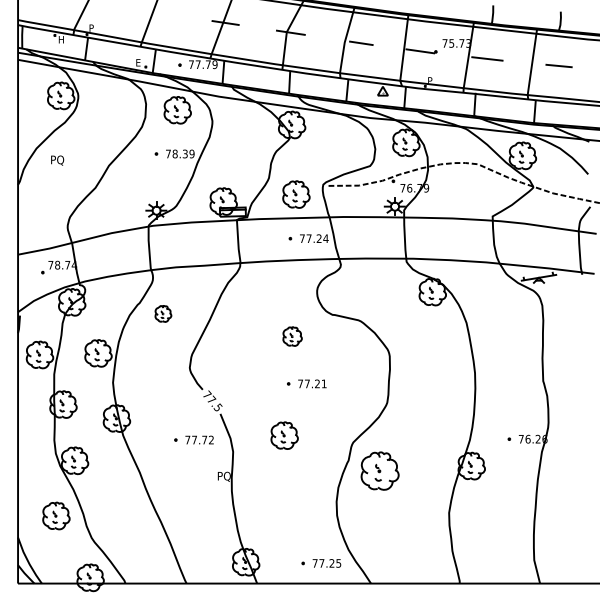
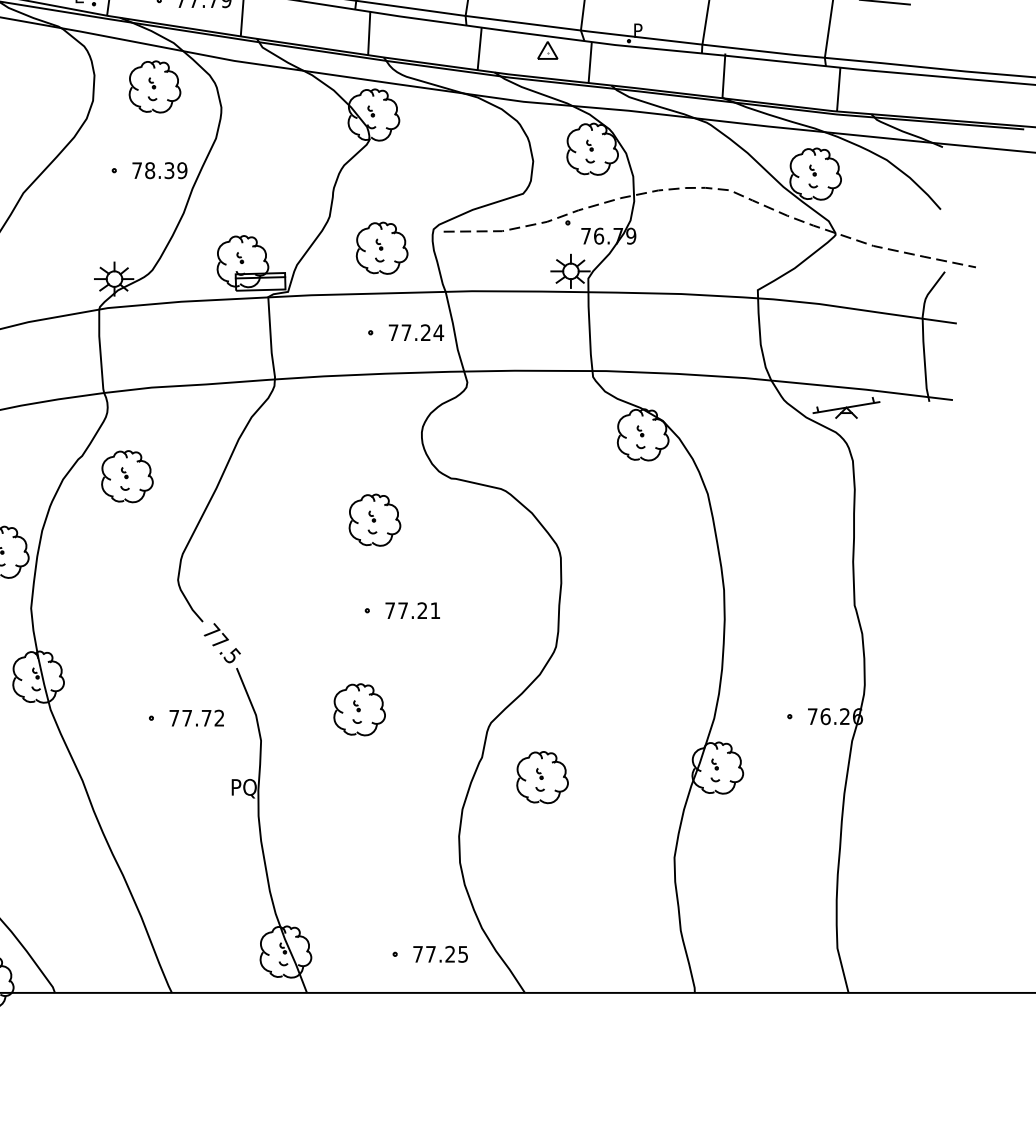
part: (163, 313) -> (127, 475), size x1.67
part: (292, 336) -> (374, 519), size x1.43
part: (380, 470) -> (543, 776), size x0.71

